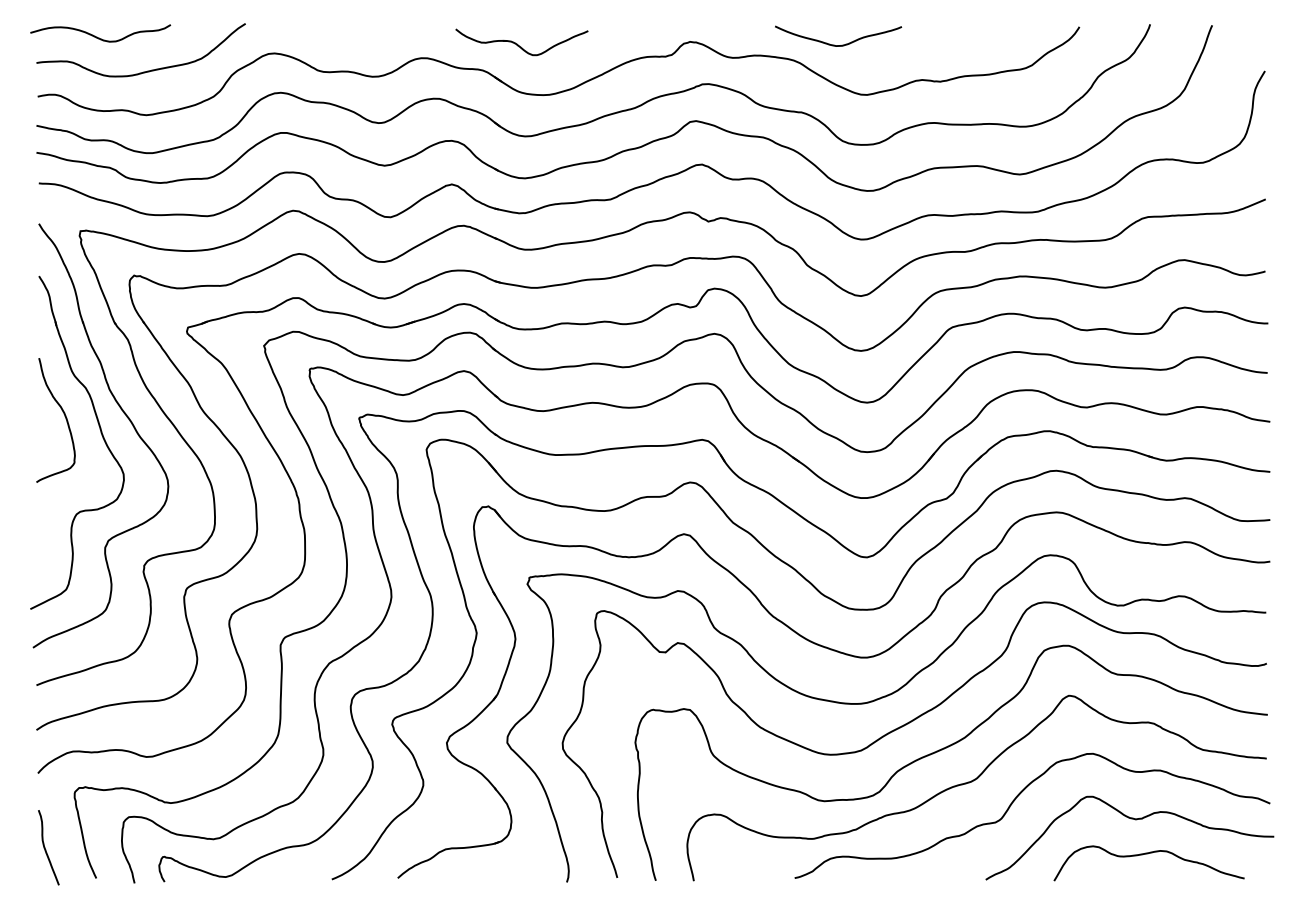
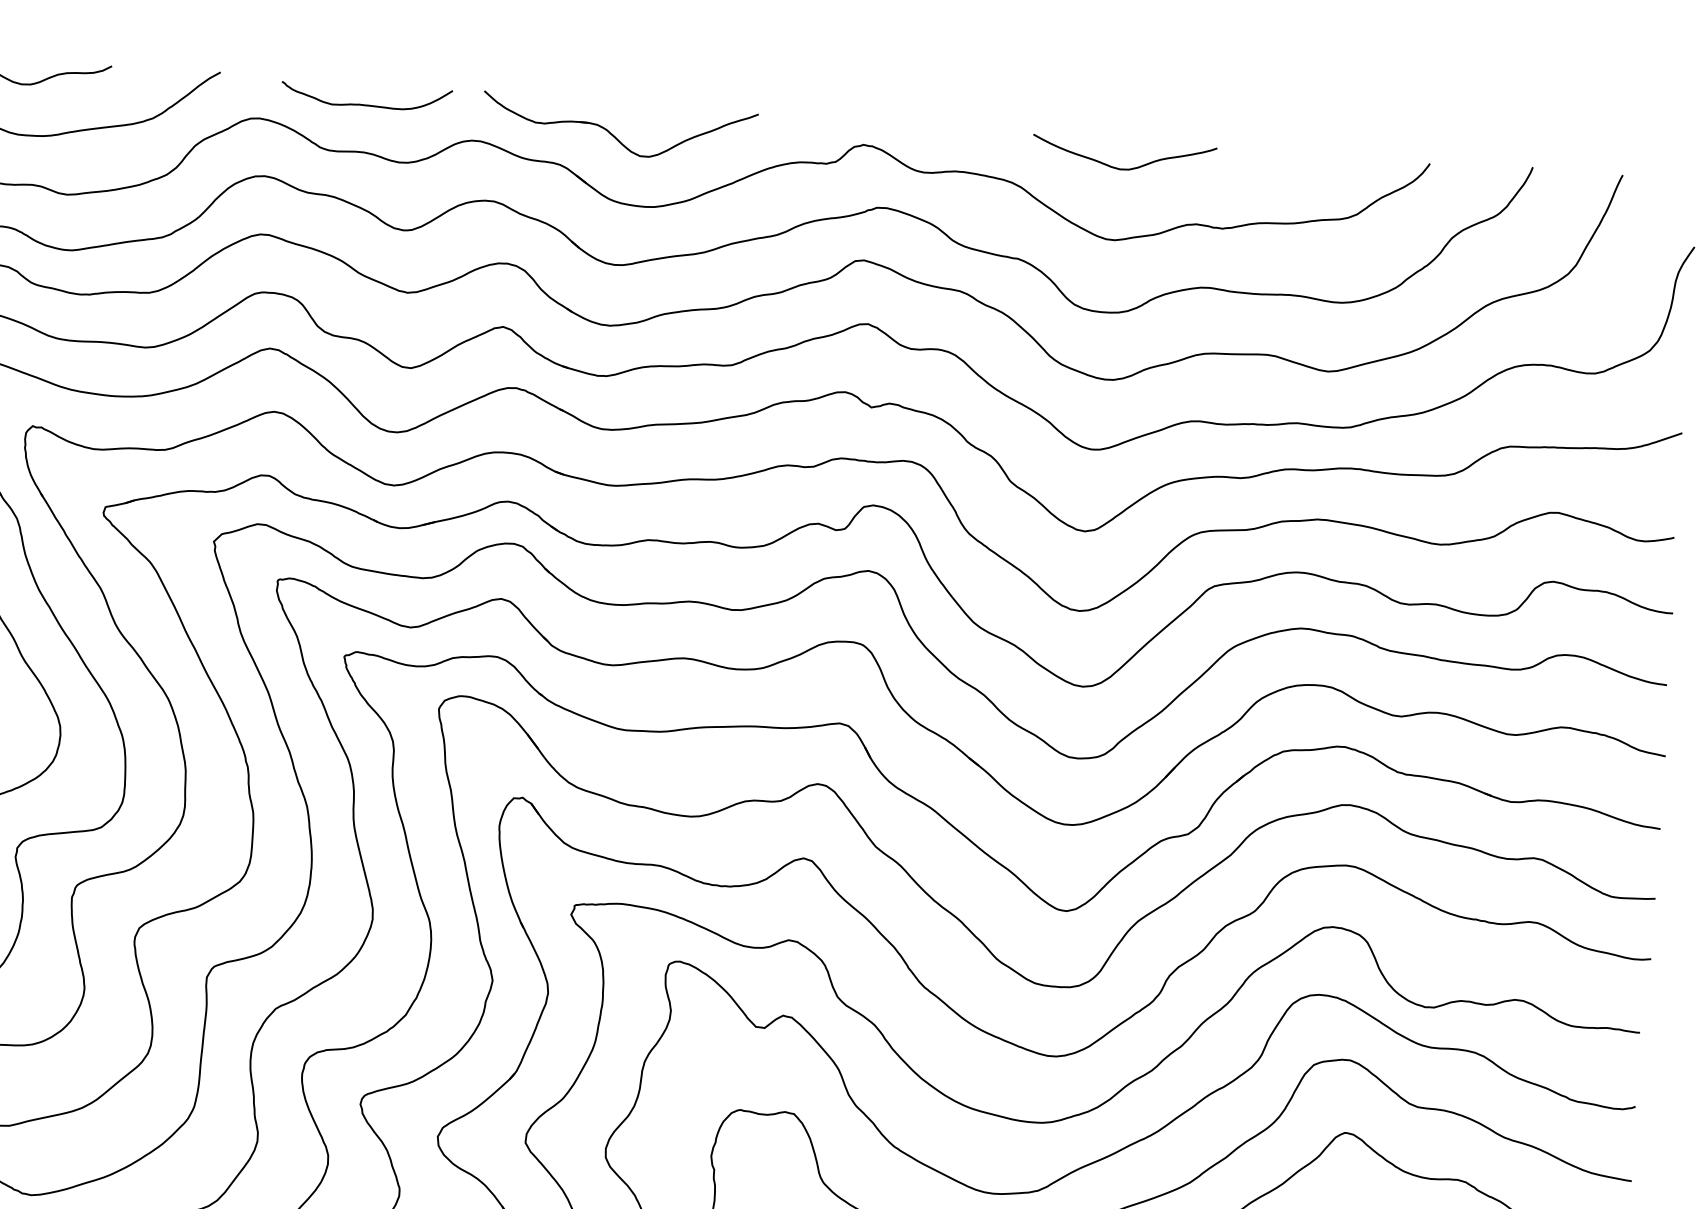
curve: (347, 38) -> (366, 104), added
part: (521, 42) -> (618, 128), size x1.43
curve: (834, 44) -> (1117, 166), moved

